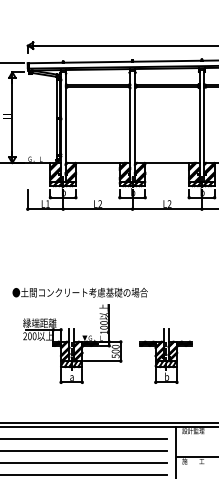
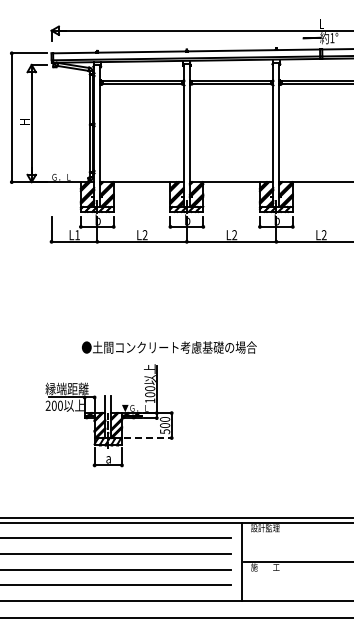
text: (79, 292) -> (168, 347), moved
part: (166, 356) -> (230, 431), removed
line: (102, 361) -> (148, 438), solid -> dashed

